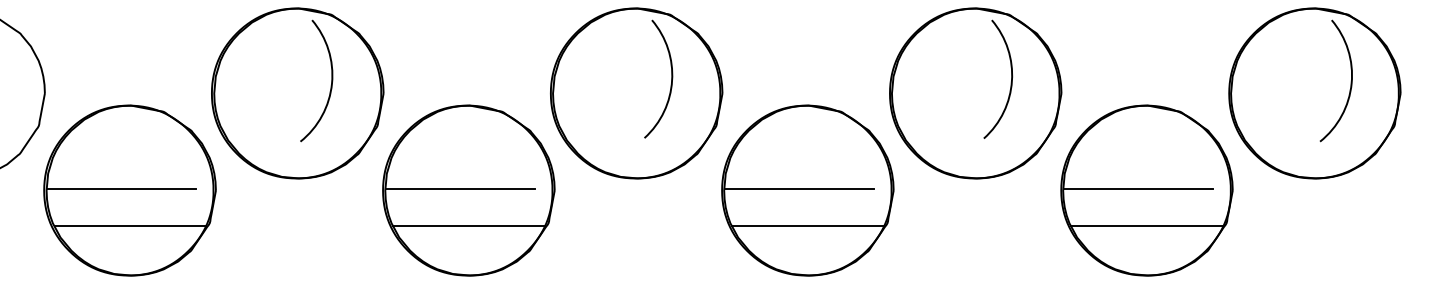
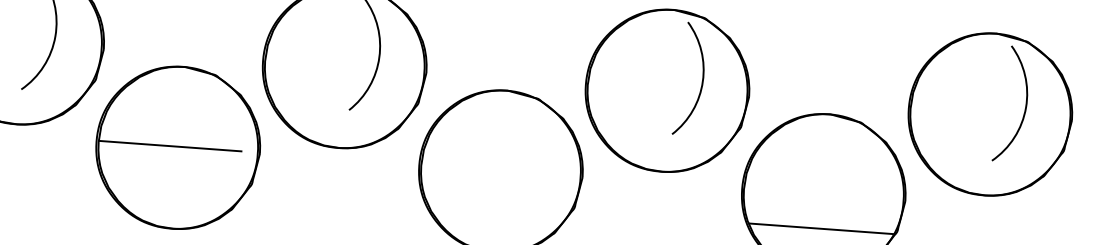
line: (799, 189) -> (493, 169), removed
line: (1138, 189) -> (815, 193), removed
line: (468, 225) -> (175, 181), removed
line: (807, 225) -> (498, 204), removed

